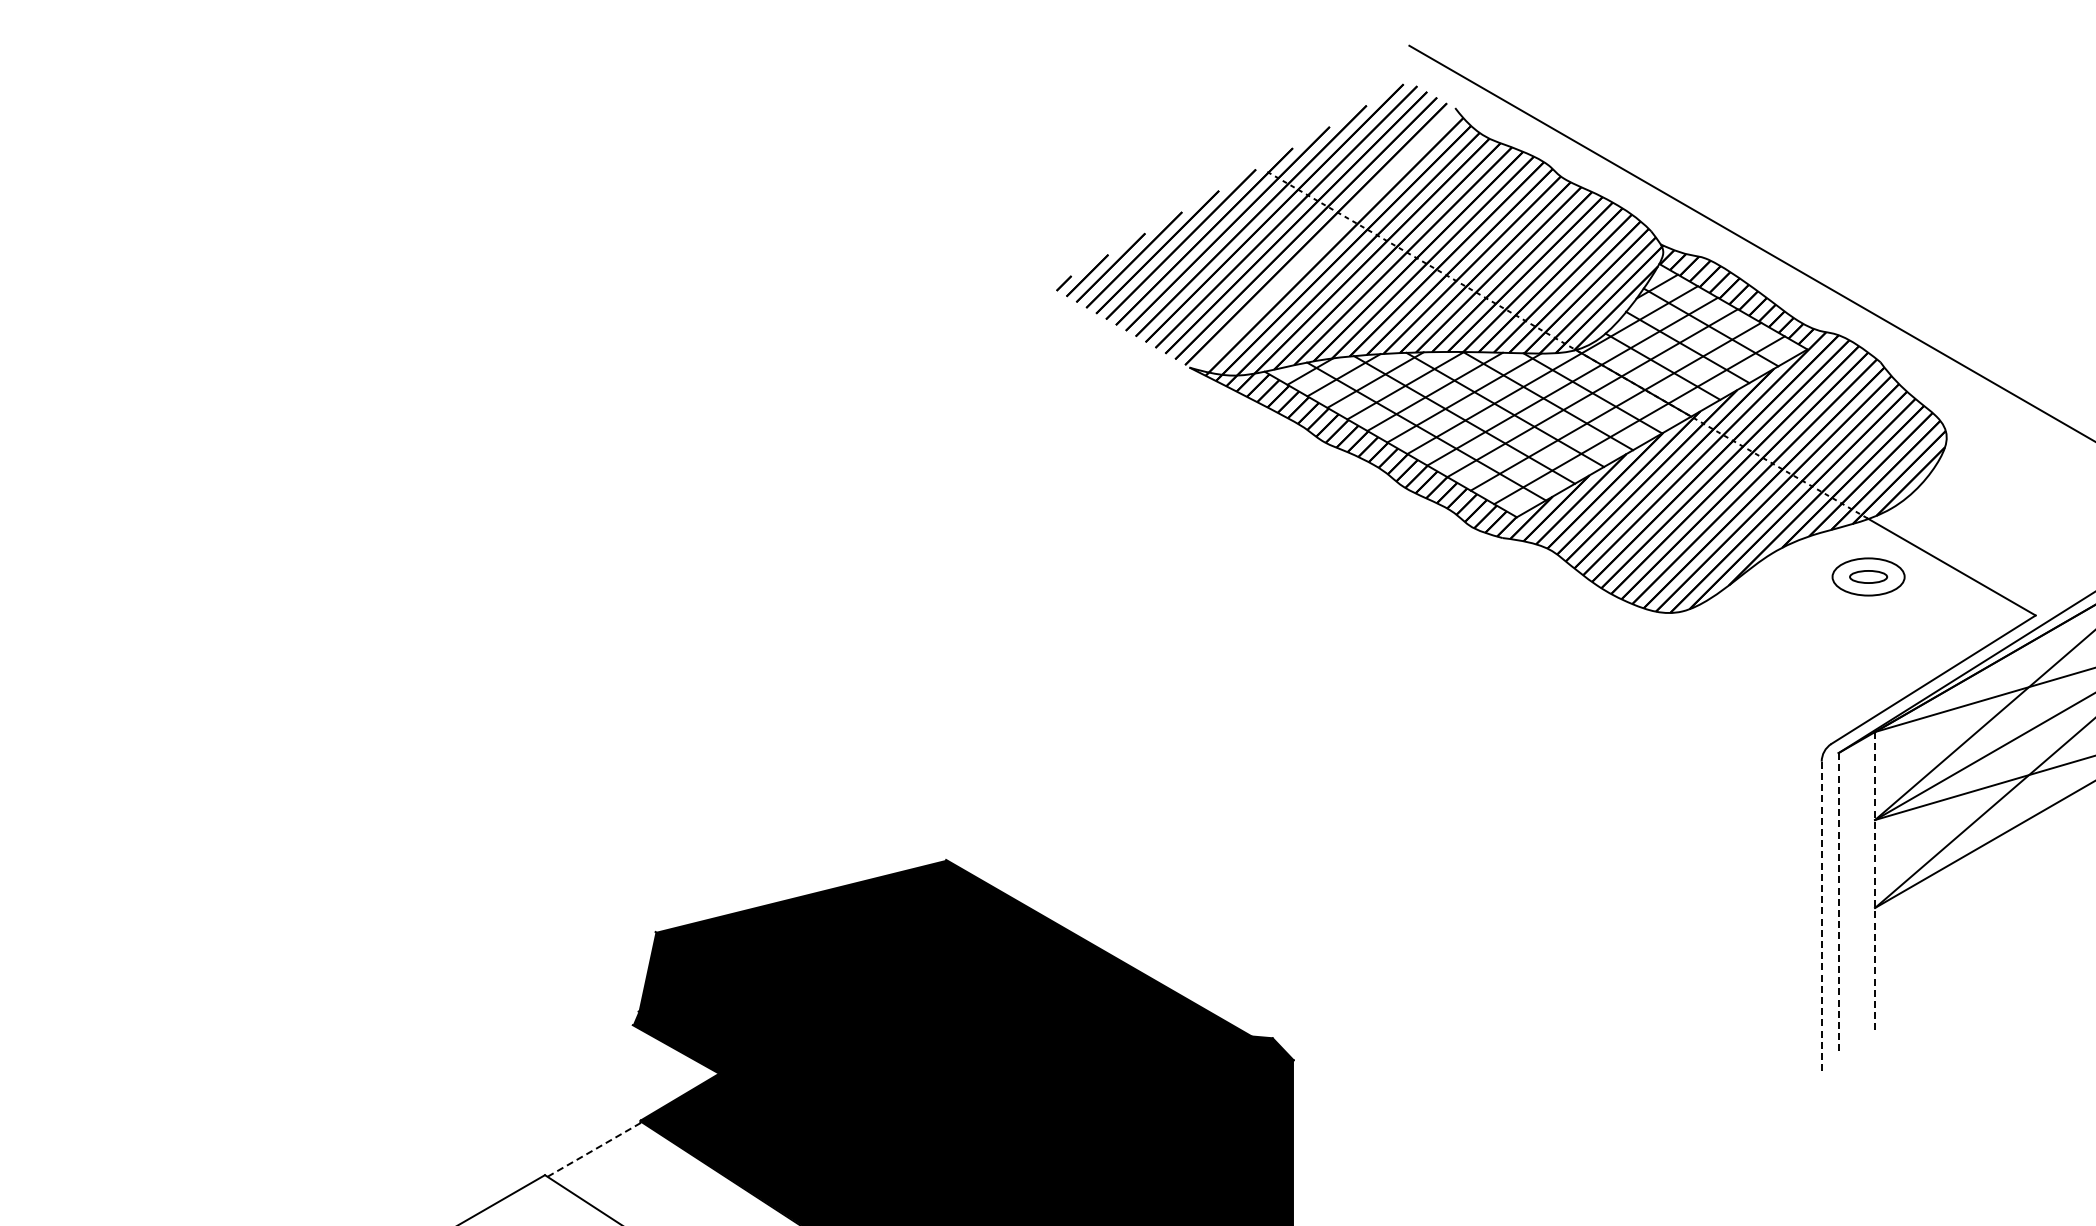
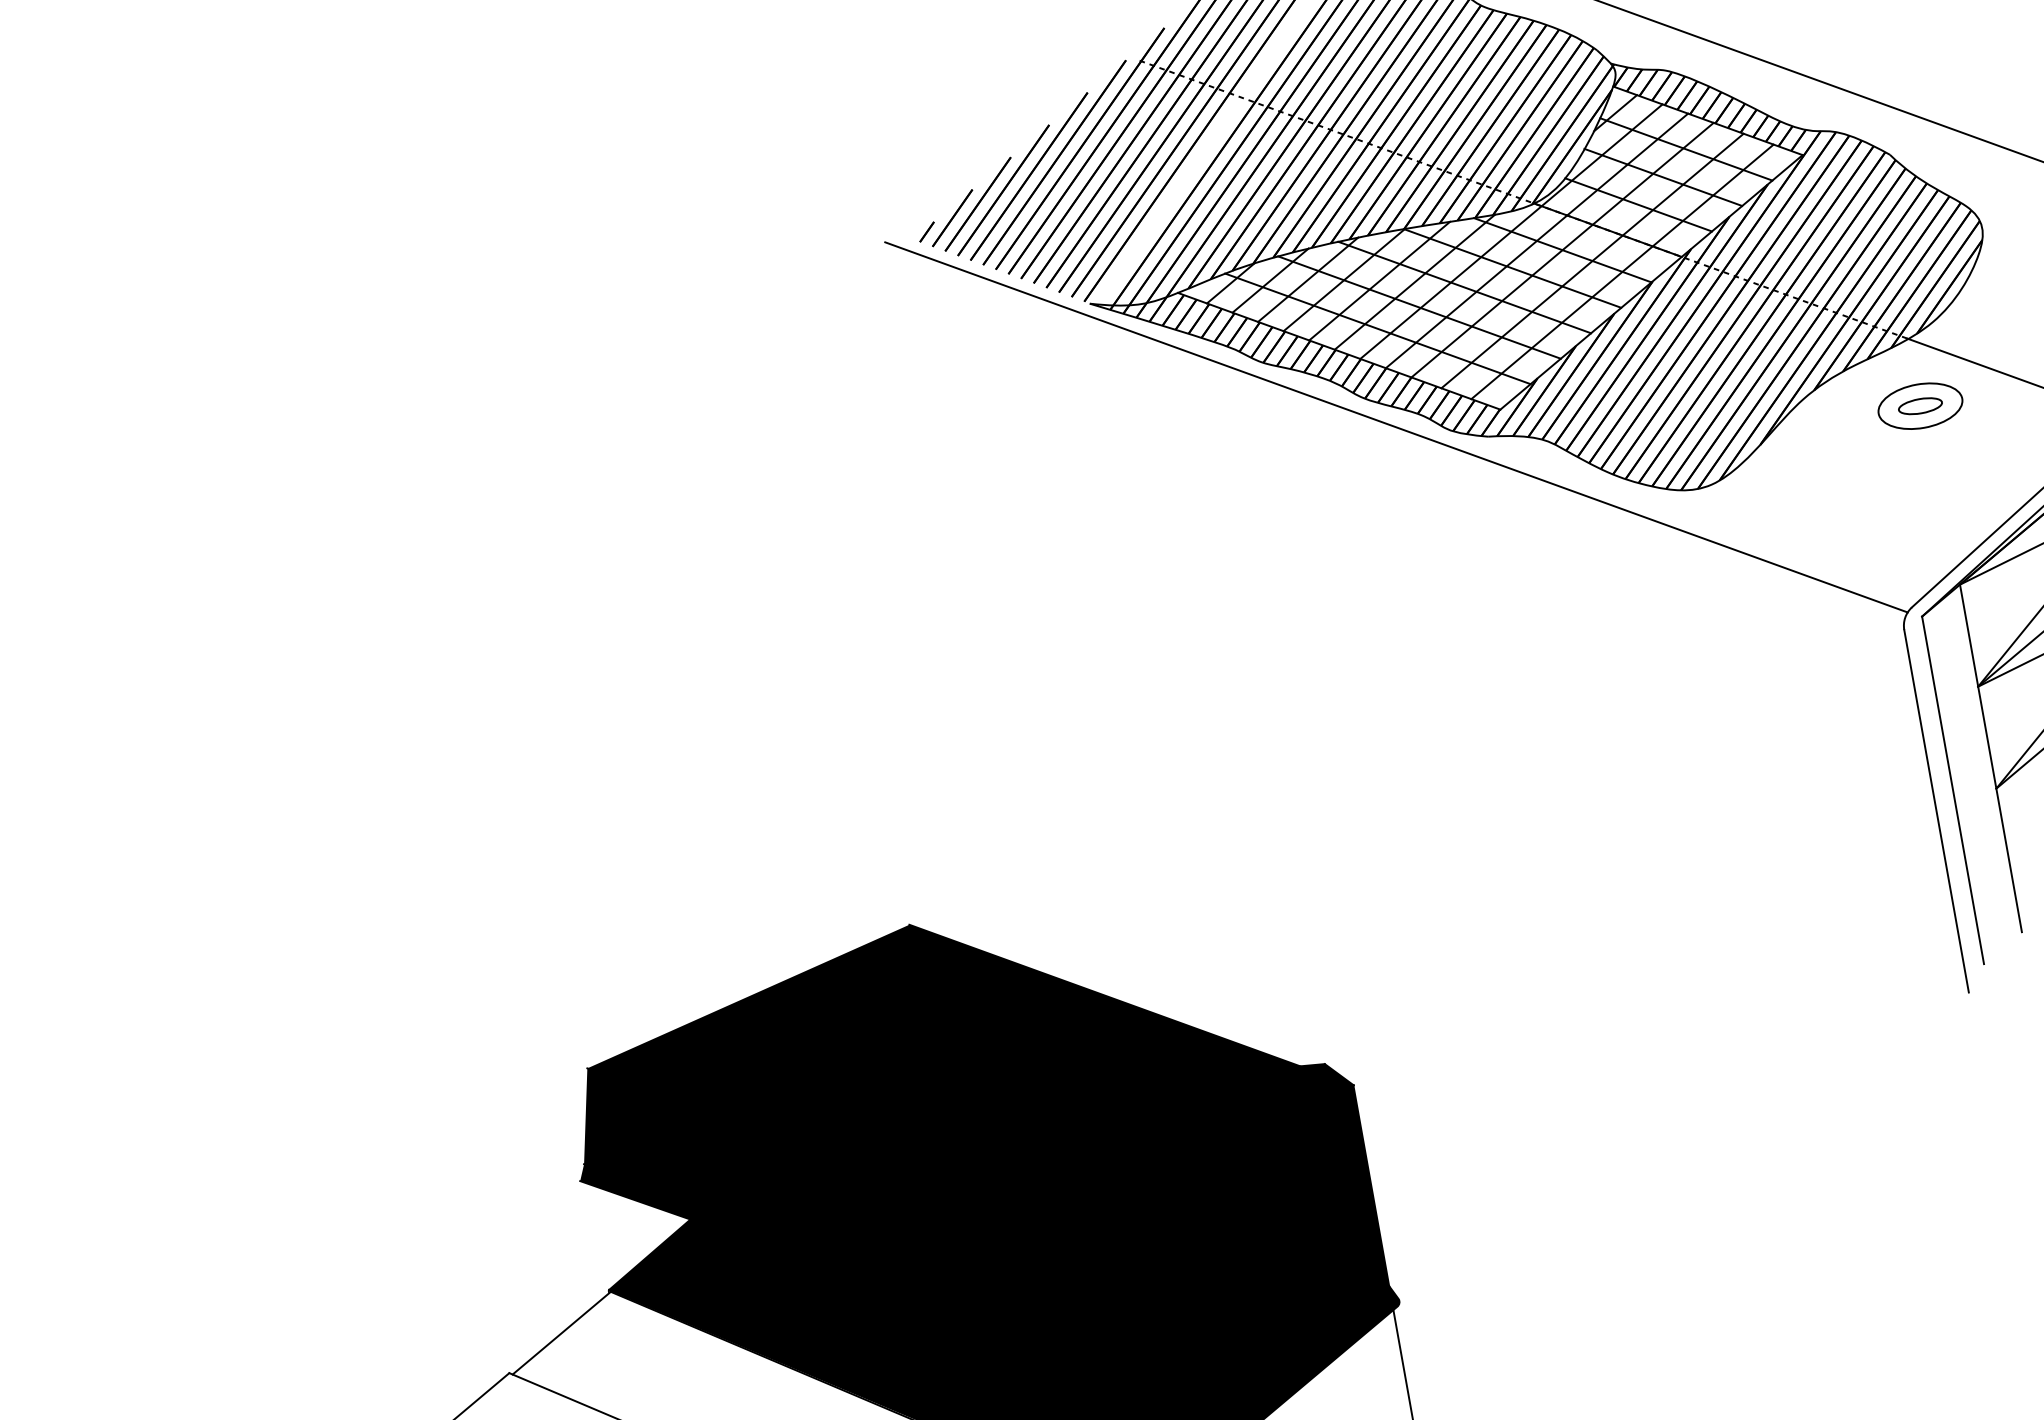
line: (1427, 516) -> (1396, 427), added
line: (1875, 881) -> (1991, 757), dashed -> solid
line: (1838, 902) -> (1952, 789), dashed -> solid
line: (1821, 918) -> (1936, 811), dashed -> solid
line: (595, 1149) -> (562, 1332), dashed -> solid

